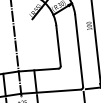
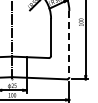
line: (79, 51) -> (69, 44), solid -> dashed

